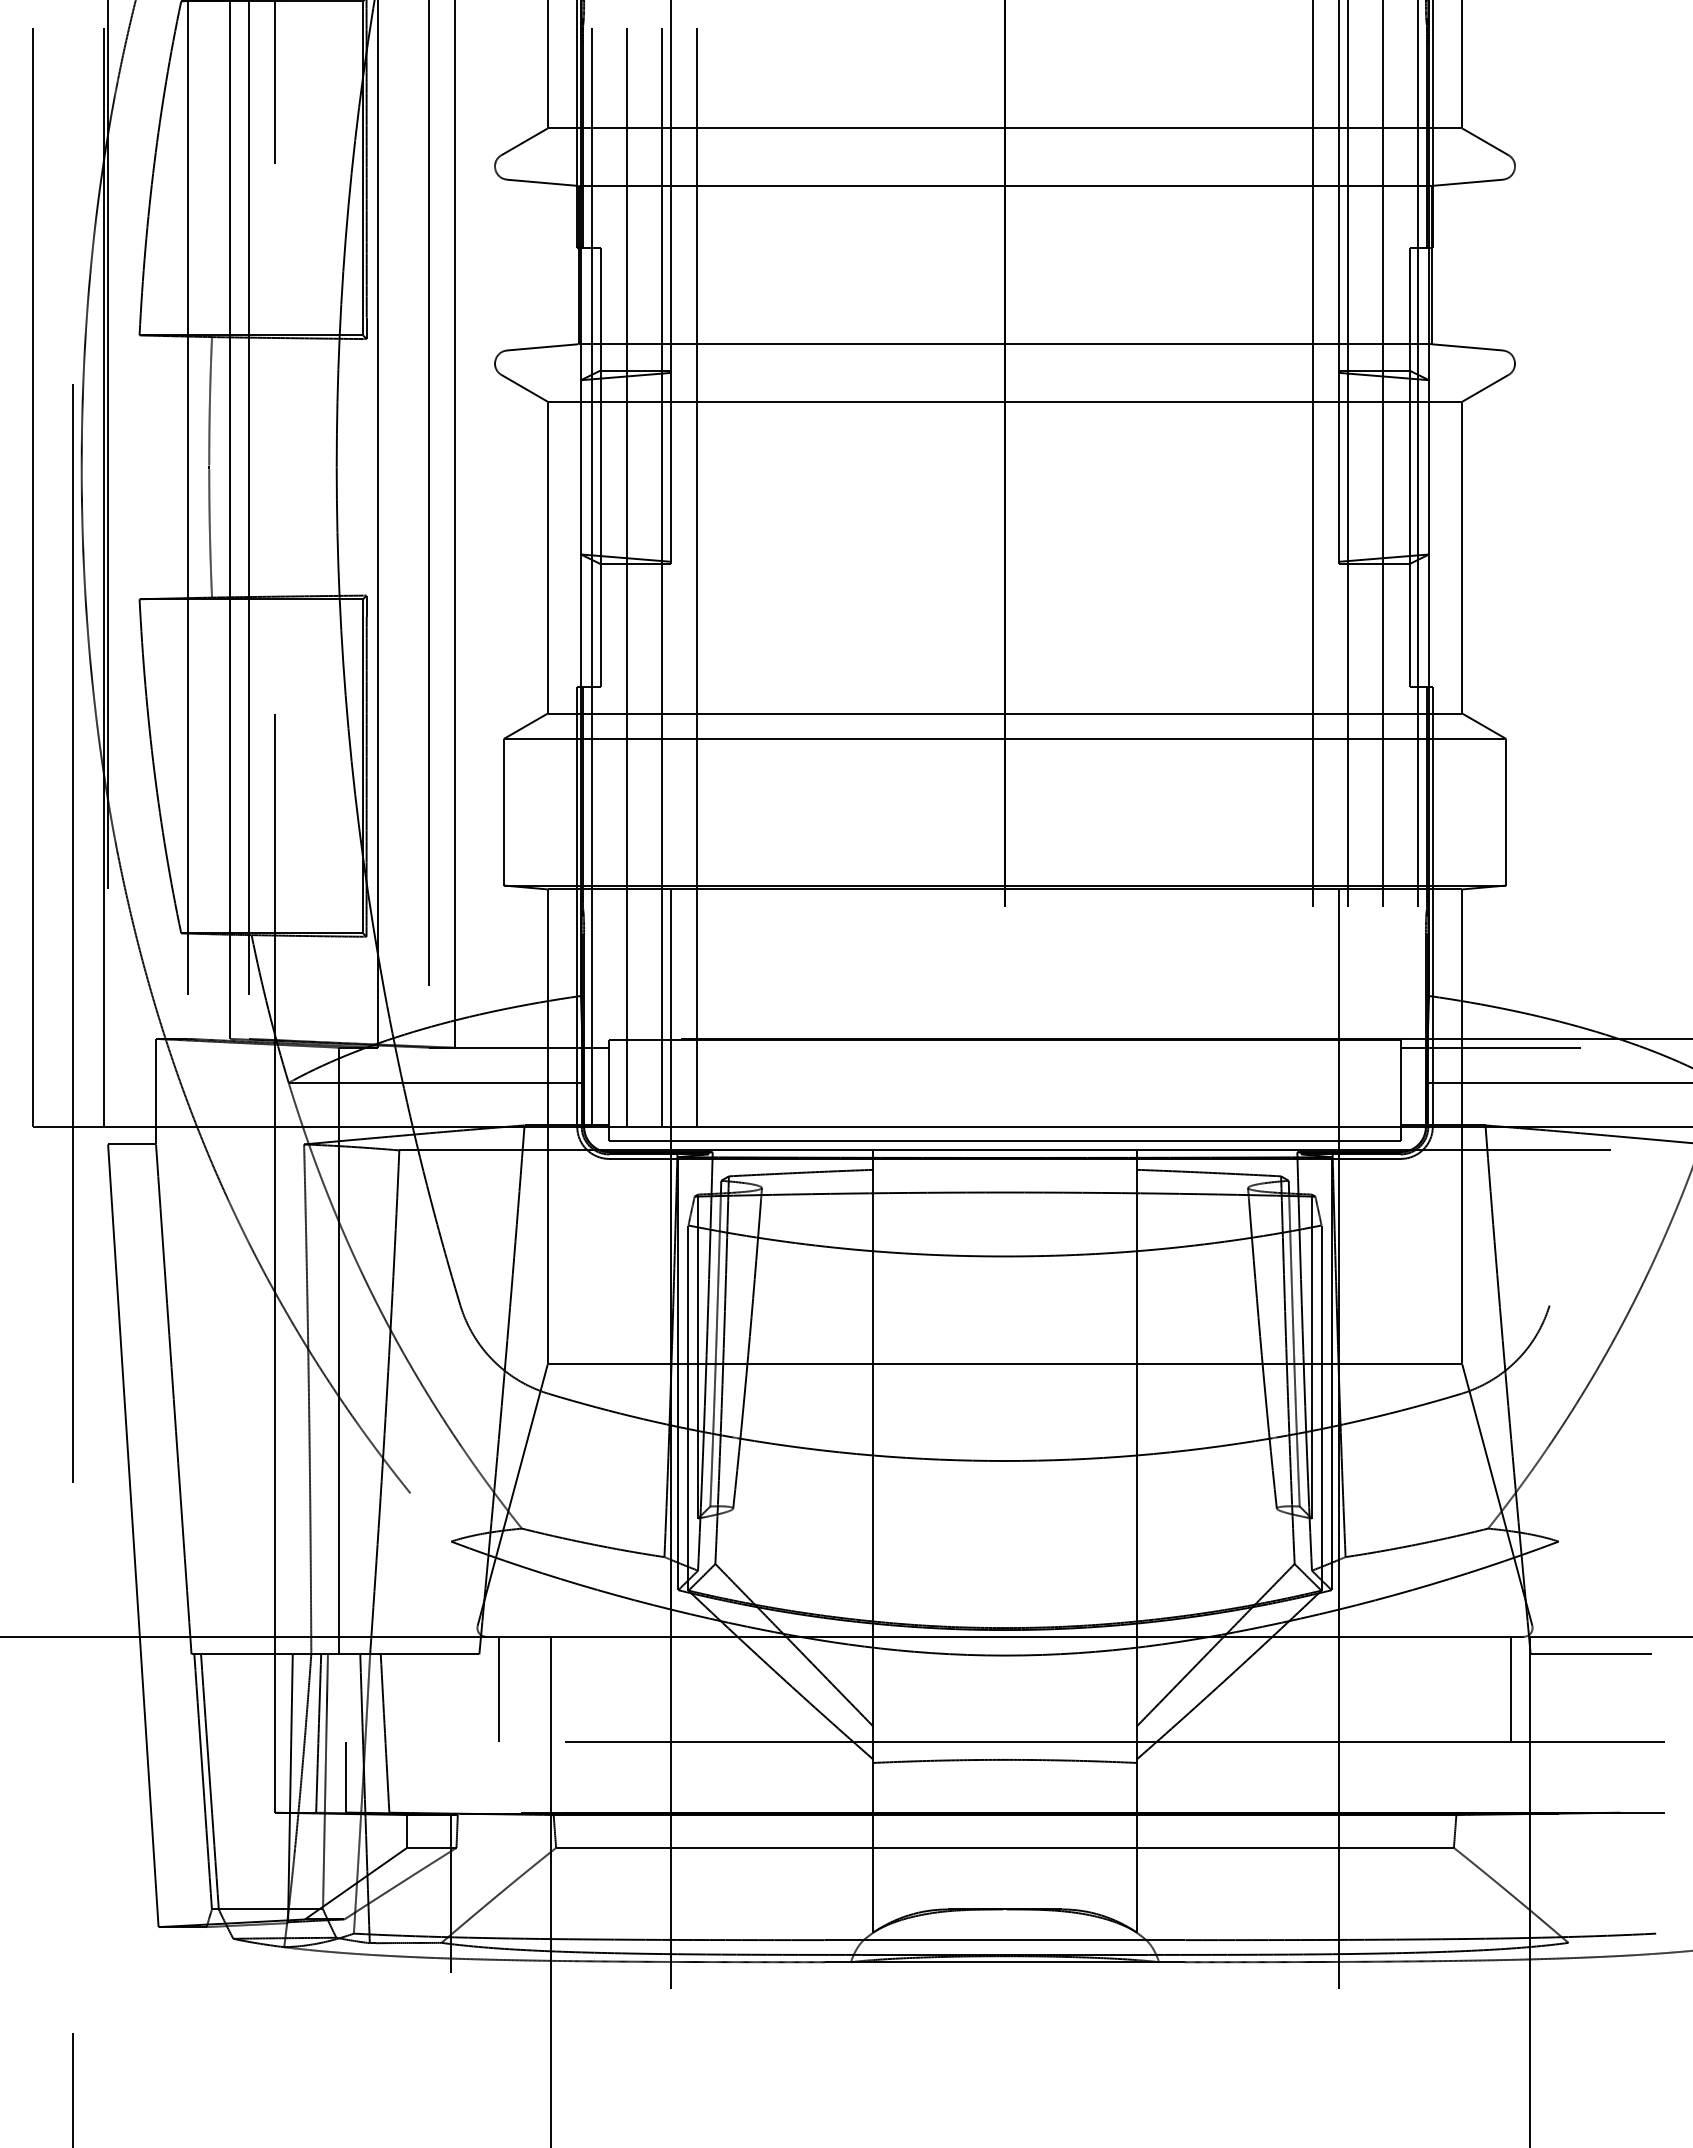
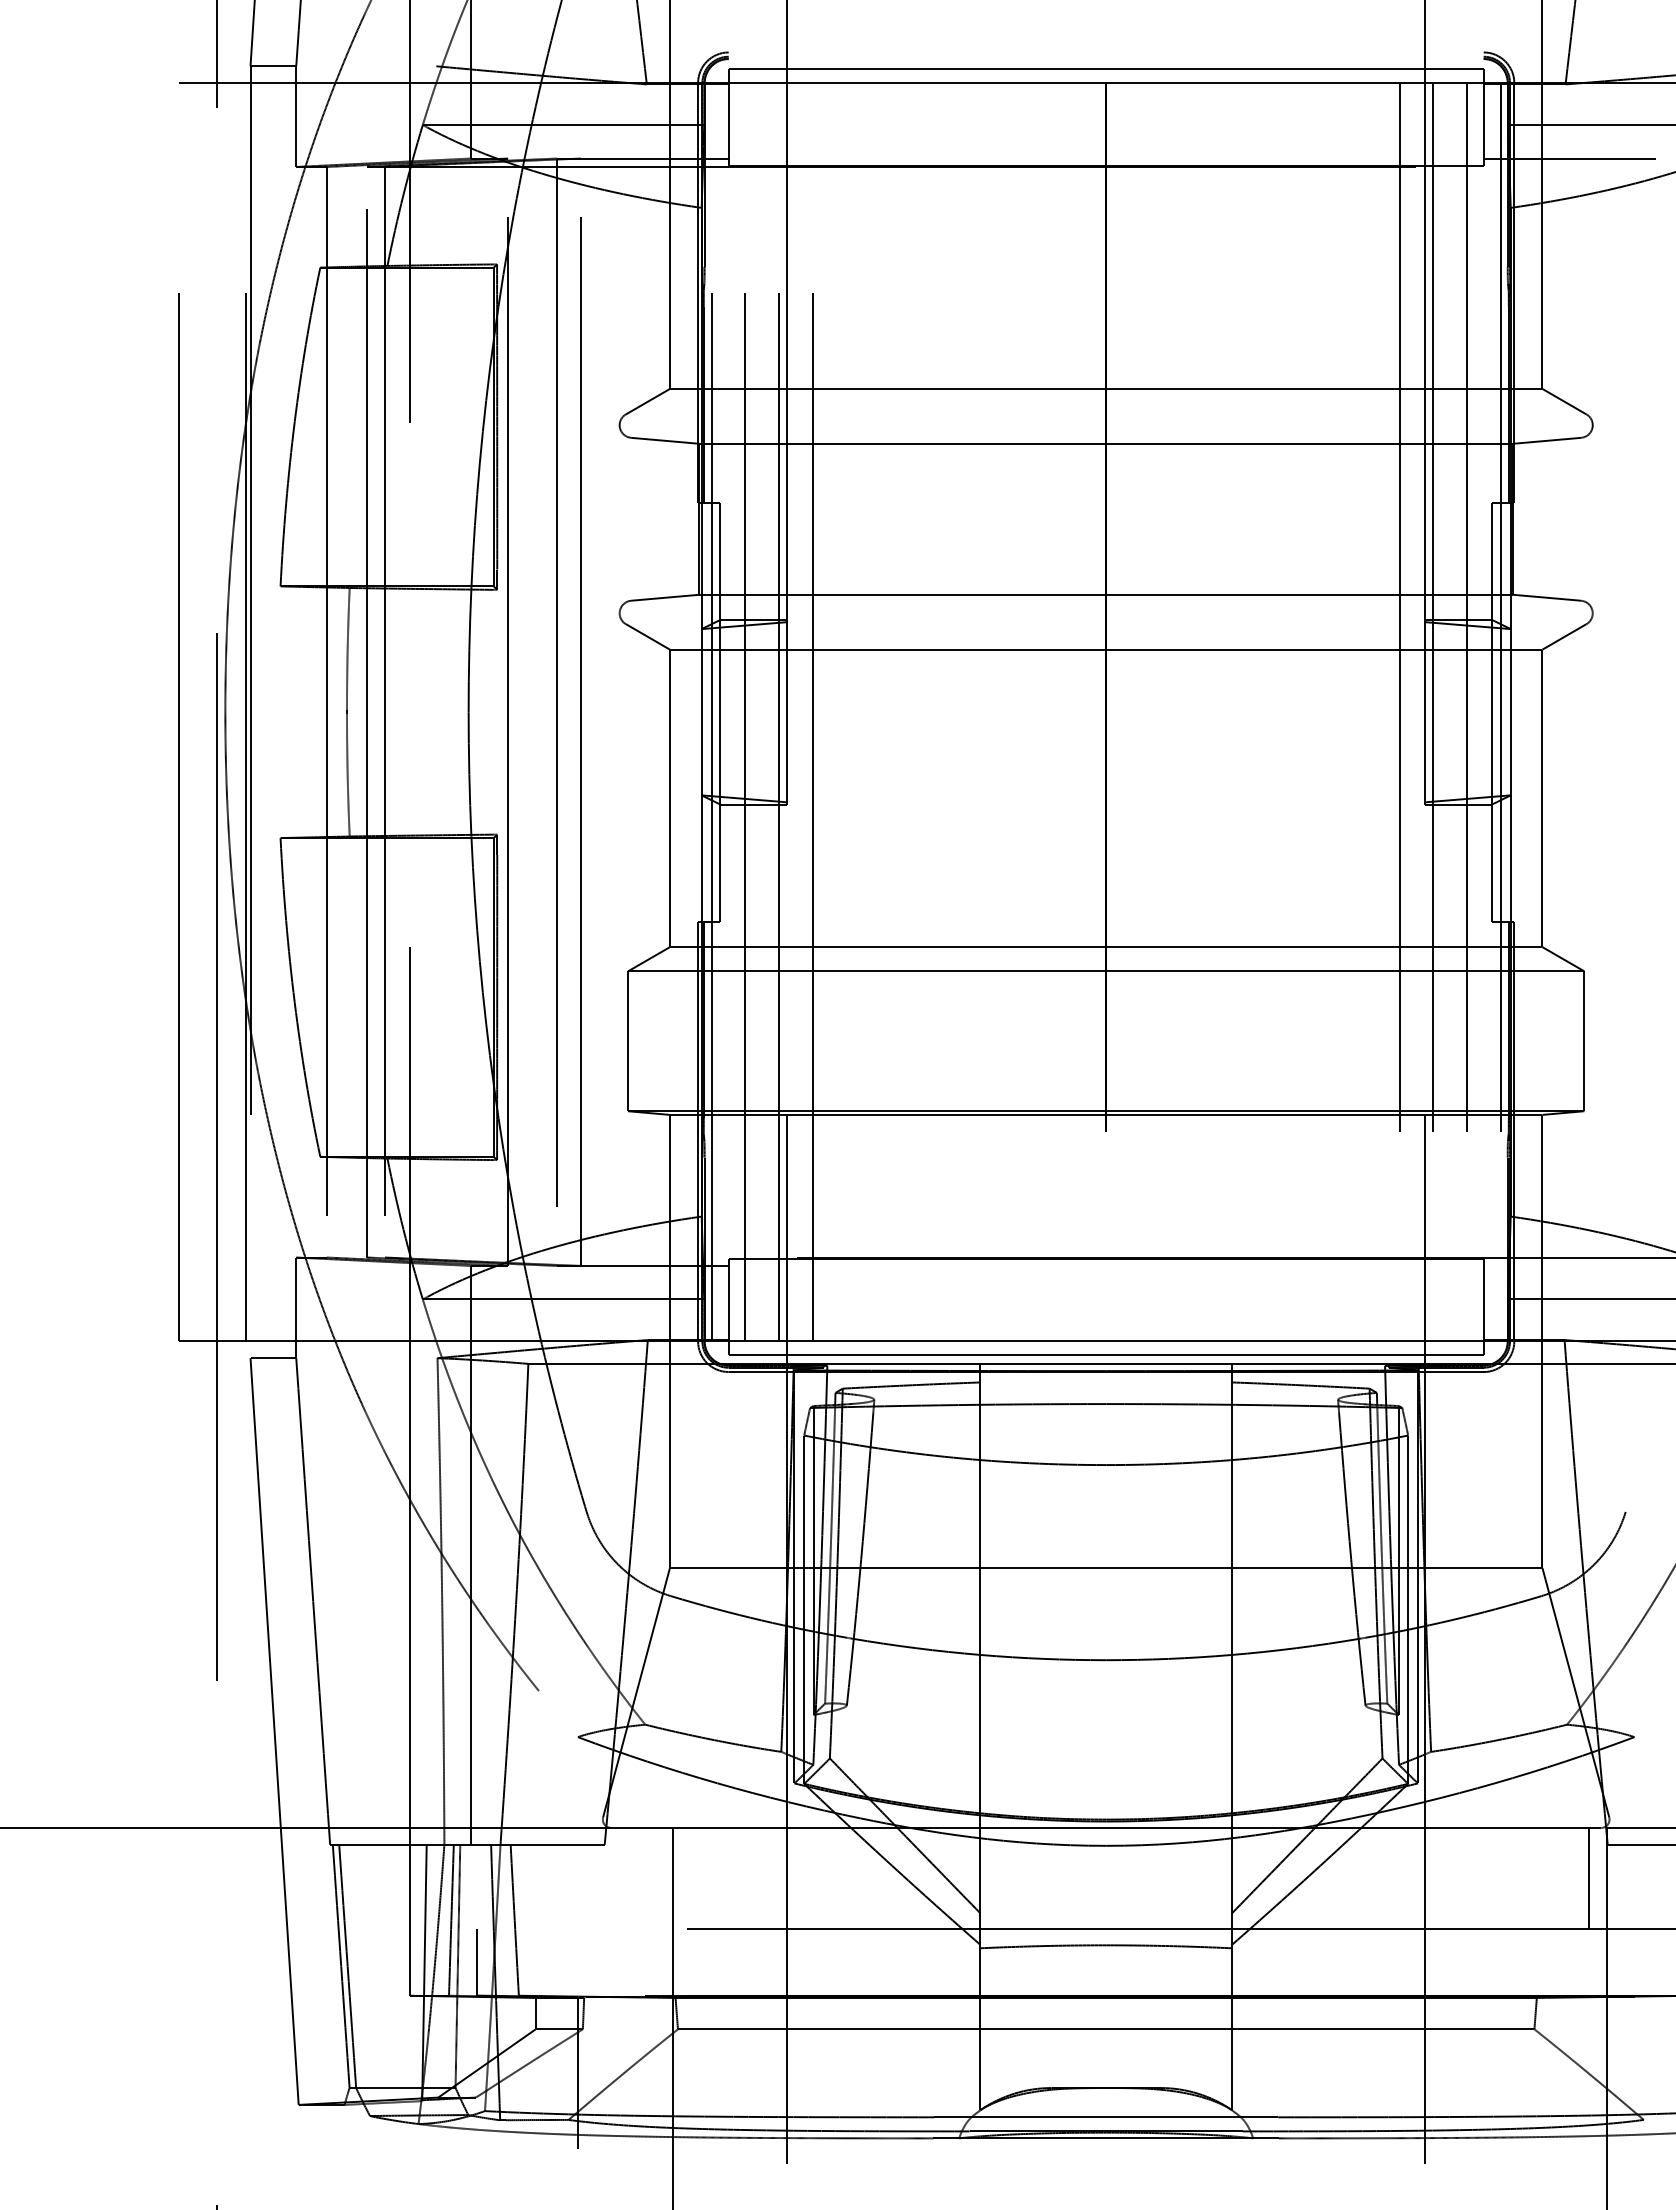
line: (1490, 1047) -> (1569, 1265), removed
line: (499, 1688) -> (623, 1877), removed

